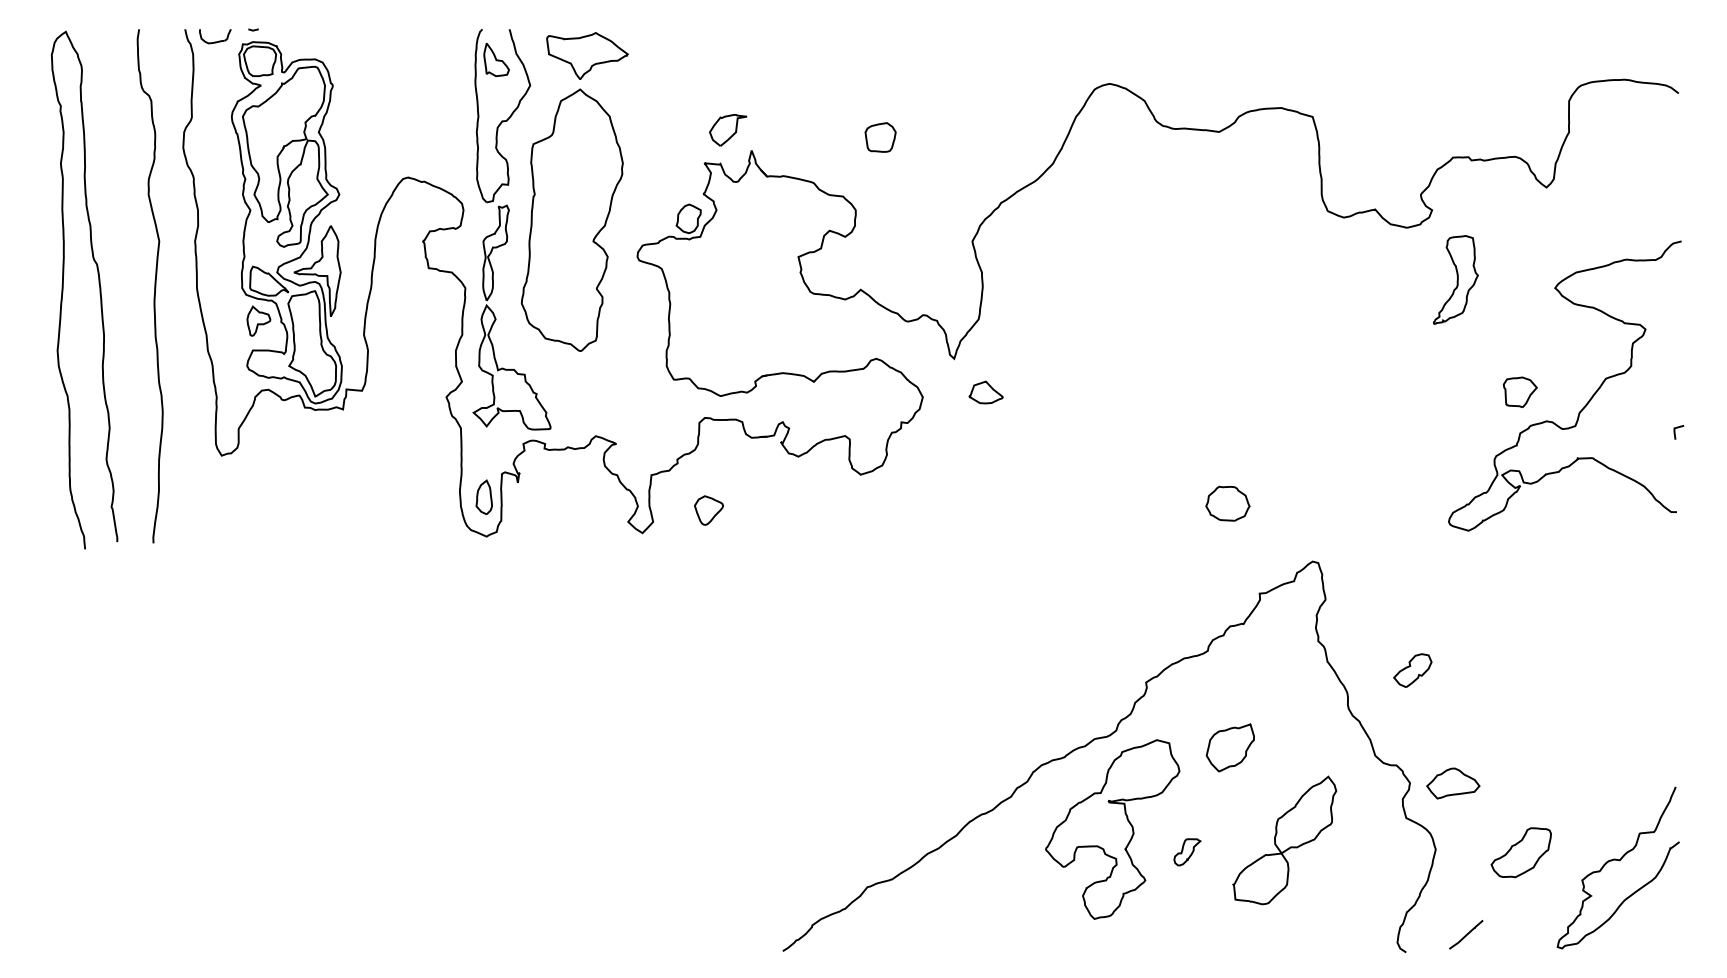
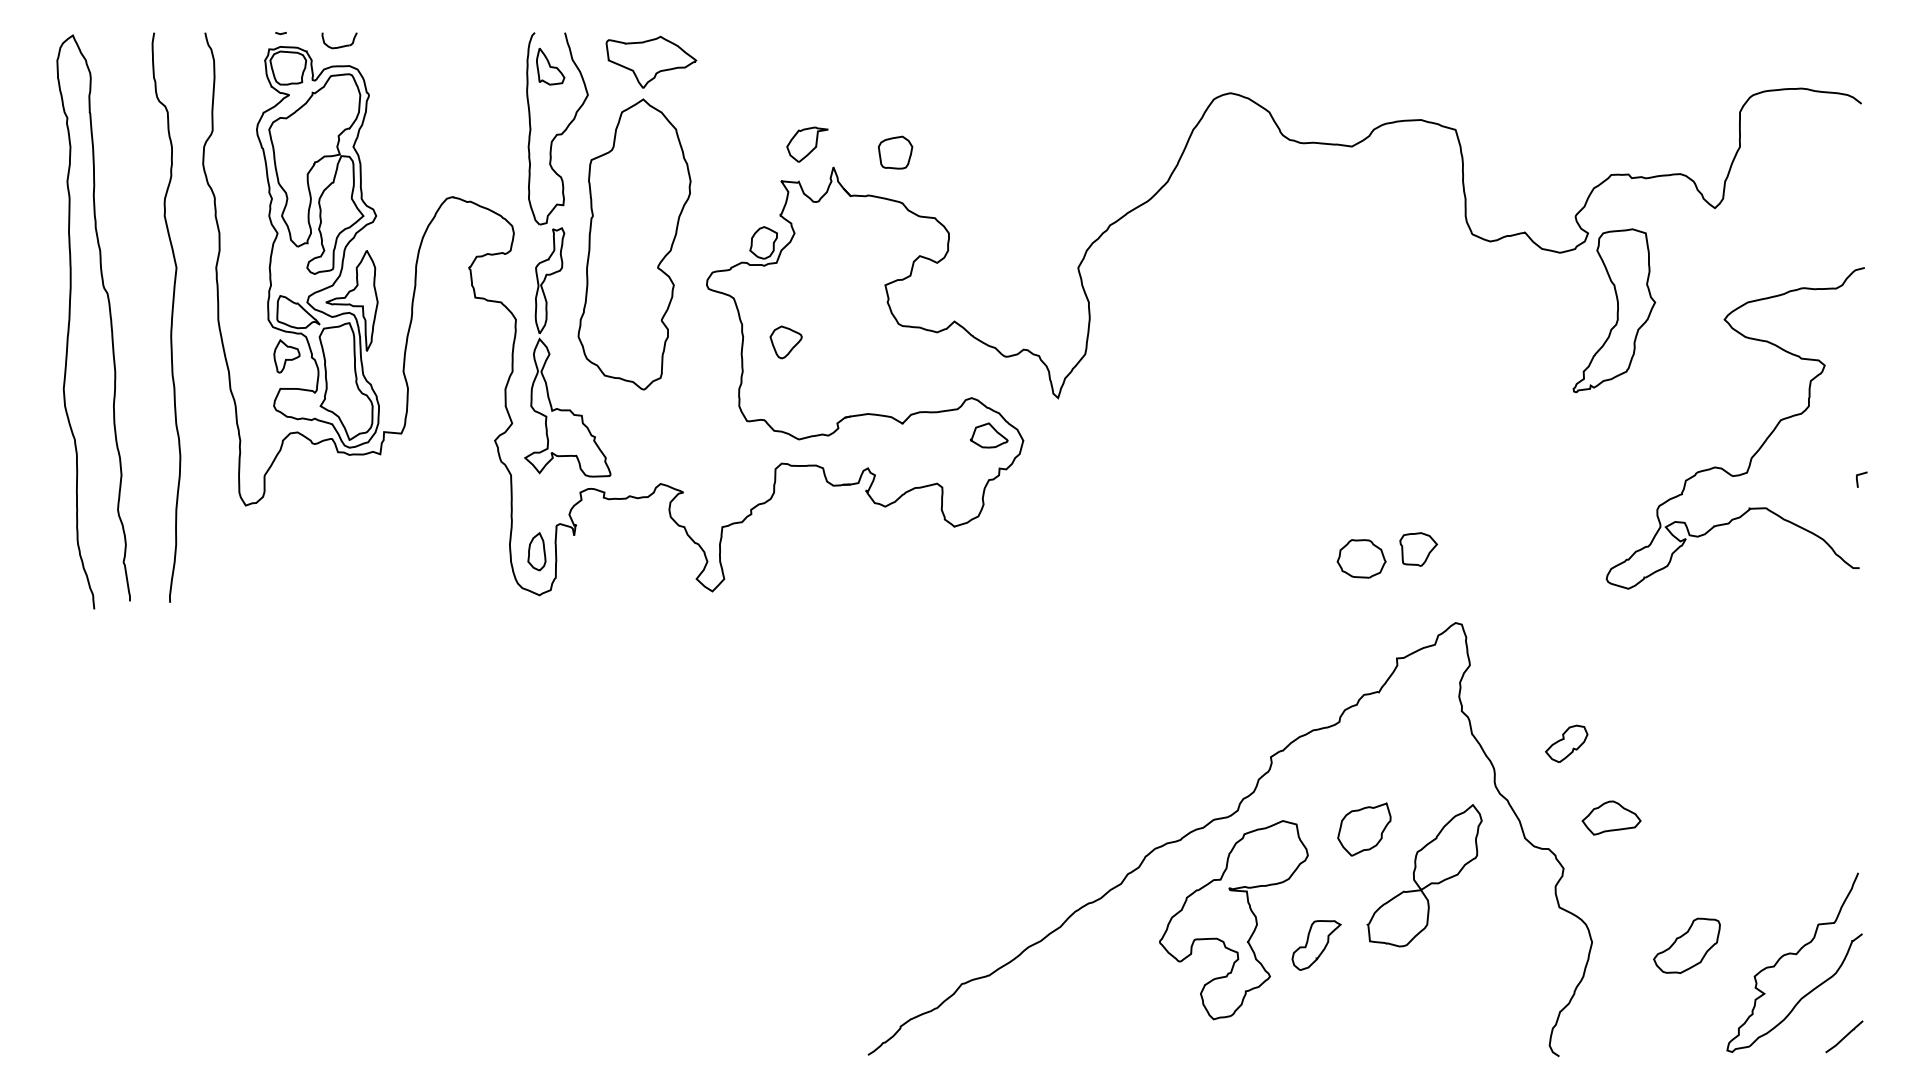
part: (215, 36) -> (339, 40), moved
part: (880, 137) -> (895, 152), moved
part: (1455, 279) -> (1614, 310), size x1.67
part: (1519, 391) -> (1417, 548), moved
part: (985, 392) -> (988, 435), moved
part: (708, 510) -> (785, 342), moved
part: (1453, 783) -> (1611, 818), moved
part: (1284, 840) -> (1424, 875), moved
part: (1187, 852) -> (1316, 945), size x1.67
curve: (1466, 934) -> (1844, 1036), moved

